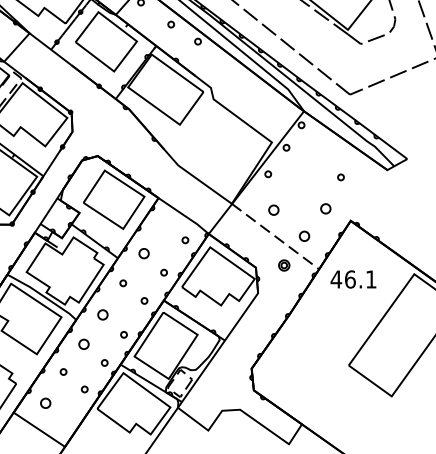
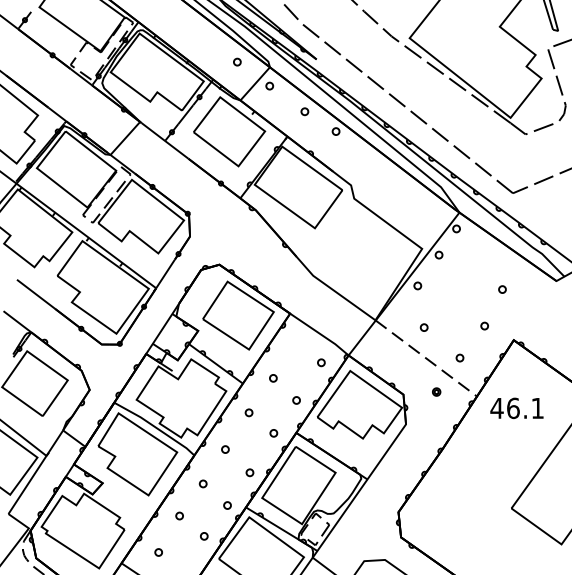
part: (325, 208) -> (484, 325), size x0.62
part: (273, 210) -> (423, 327), size x0.62
part: (304, 235) -> (459, 357), size x0.62
part: (144, 253) -> (273, 378), size x0.62
part: (284, 264) -> (436, 391), size x0.62
part: (102, 314) -> (225, 449), size x0.62
part: (83, 344) -> (202, 483), size x0.62
part: (45, 403) -> (158, 552), size x0.62

